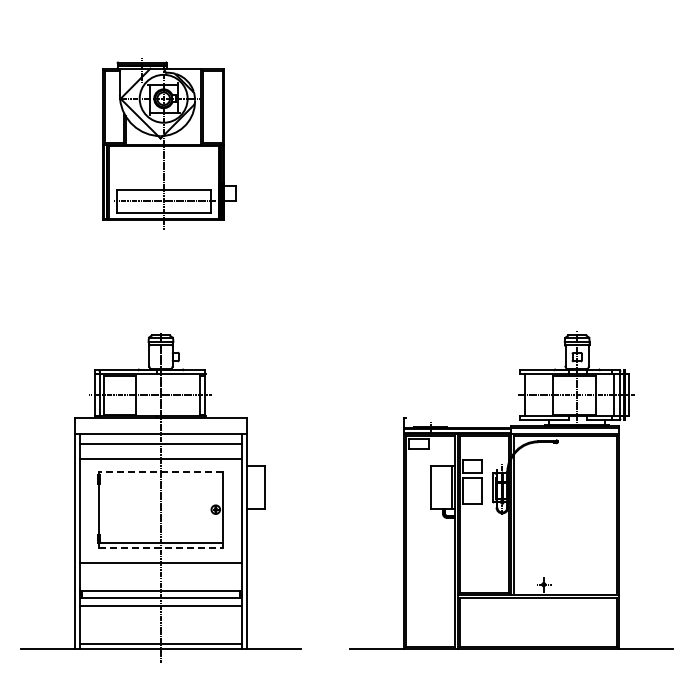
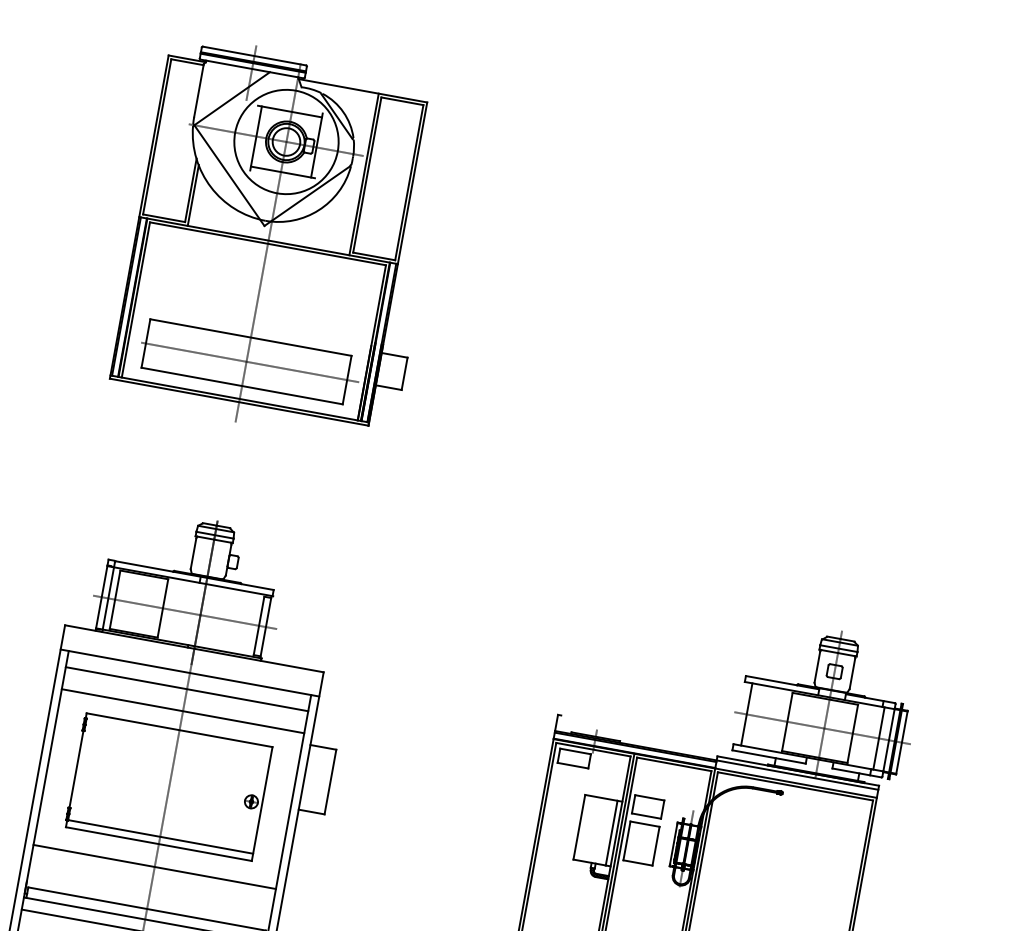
part: (169, 143) -> (281, 240), size x1.43
line: (160, 471) -> (178, 729), dashed -> solid
line: (161, 547) -> (159, 843), dashed -> solid

